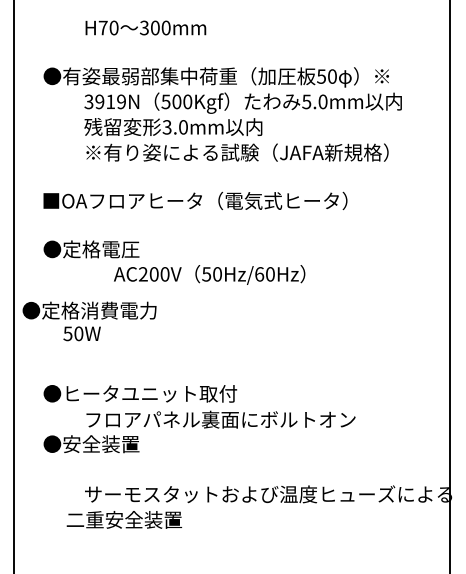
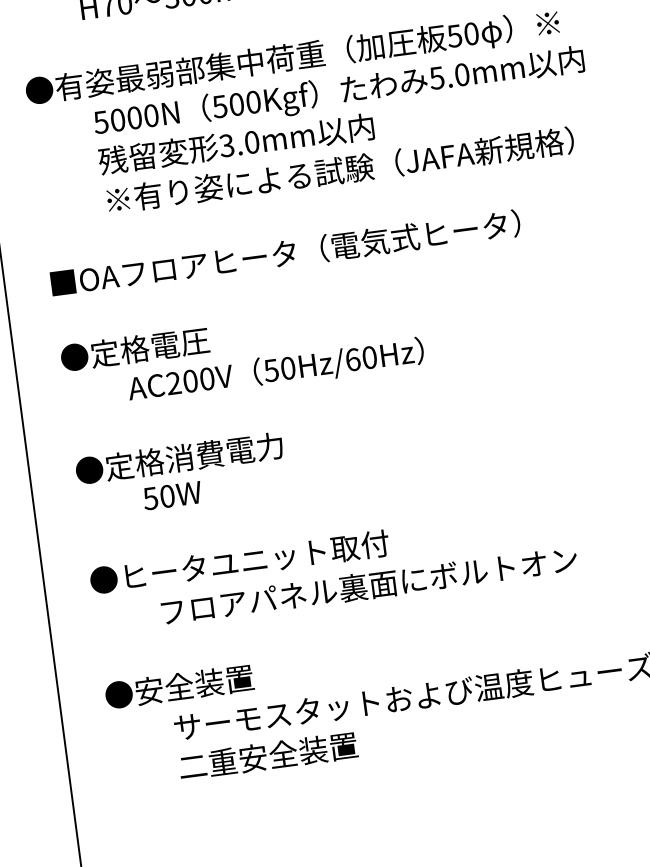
text: (105, 101) -> (126, 118), 3919N -> 5000N
text: (209, 274) -> (275, 370), moved
text: (89, 321) -> (181, 475), moved
text: (91, 444) -> (179, 687), moved
text: (124, 519) -> (268, 755), moved

